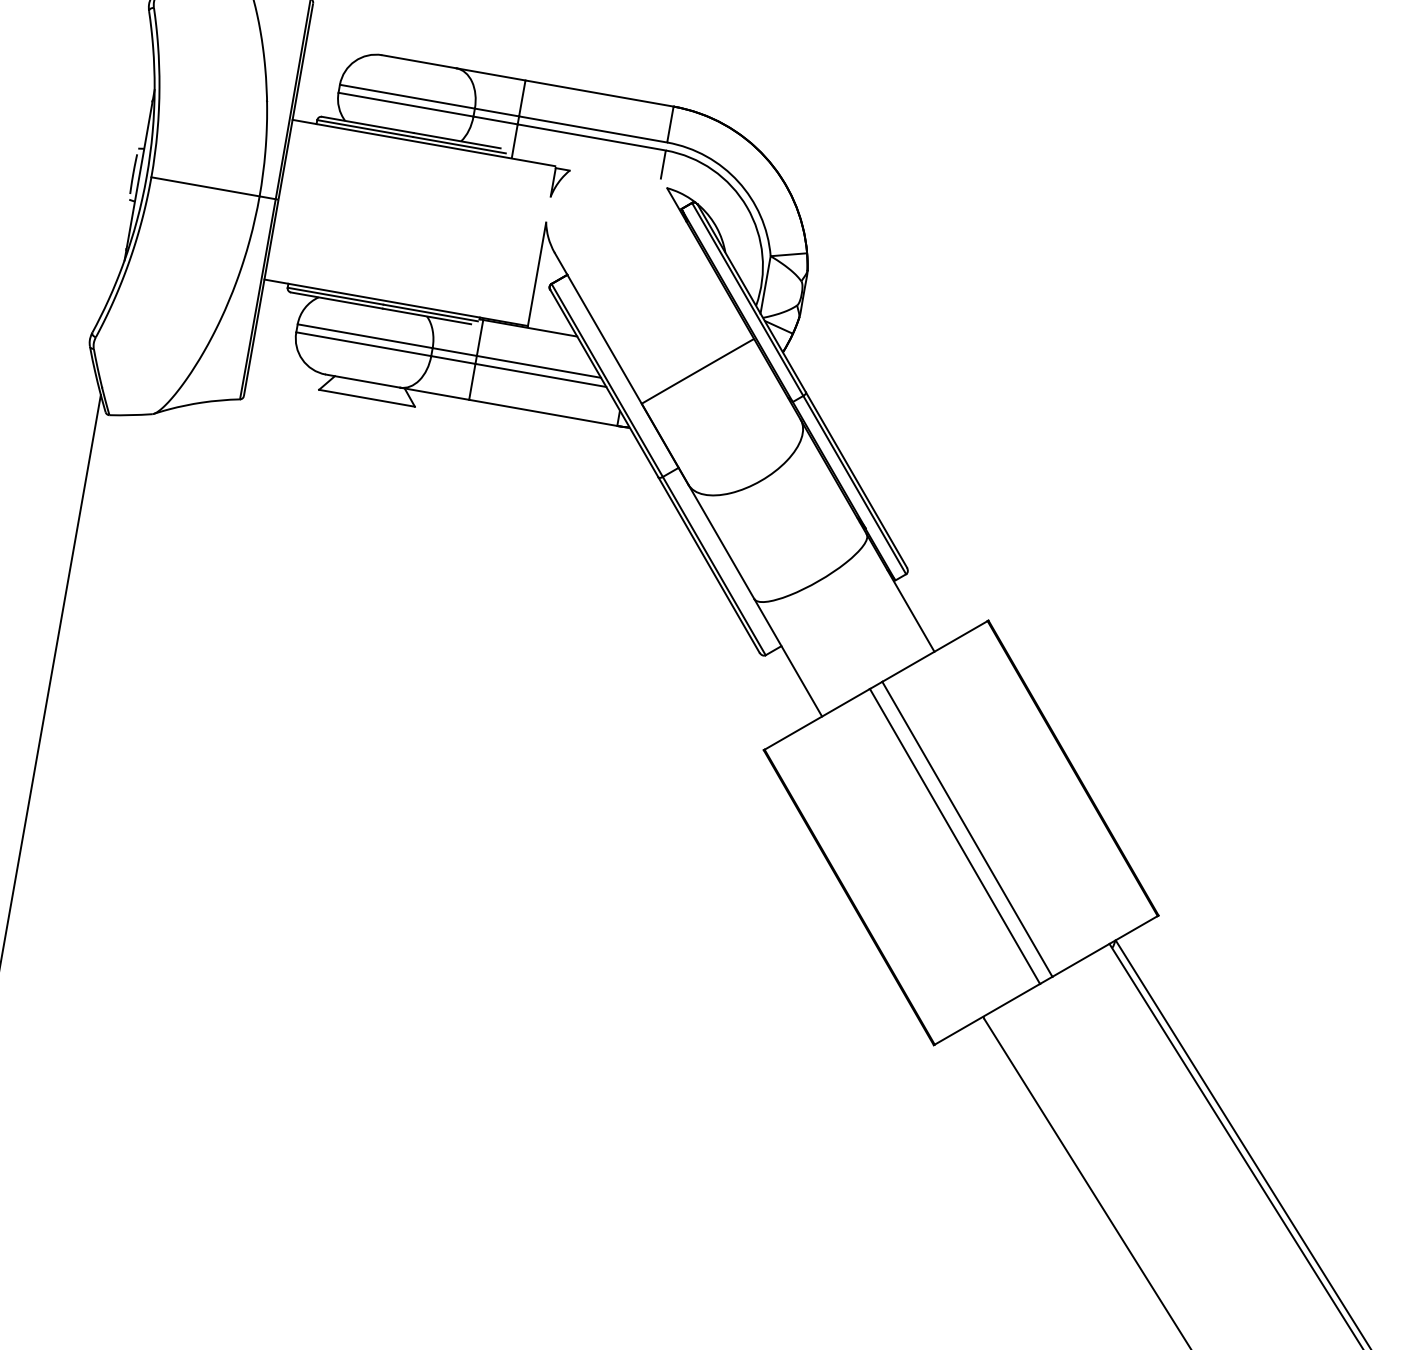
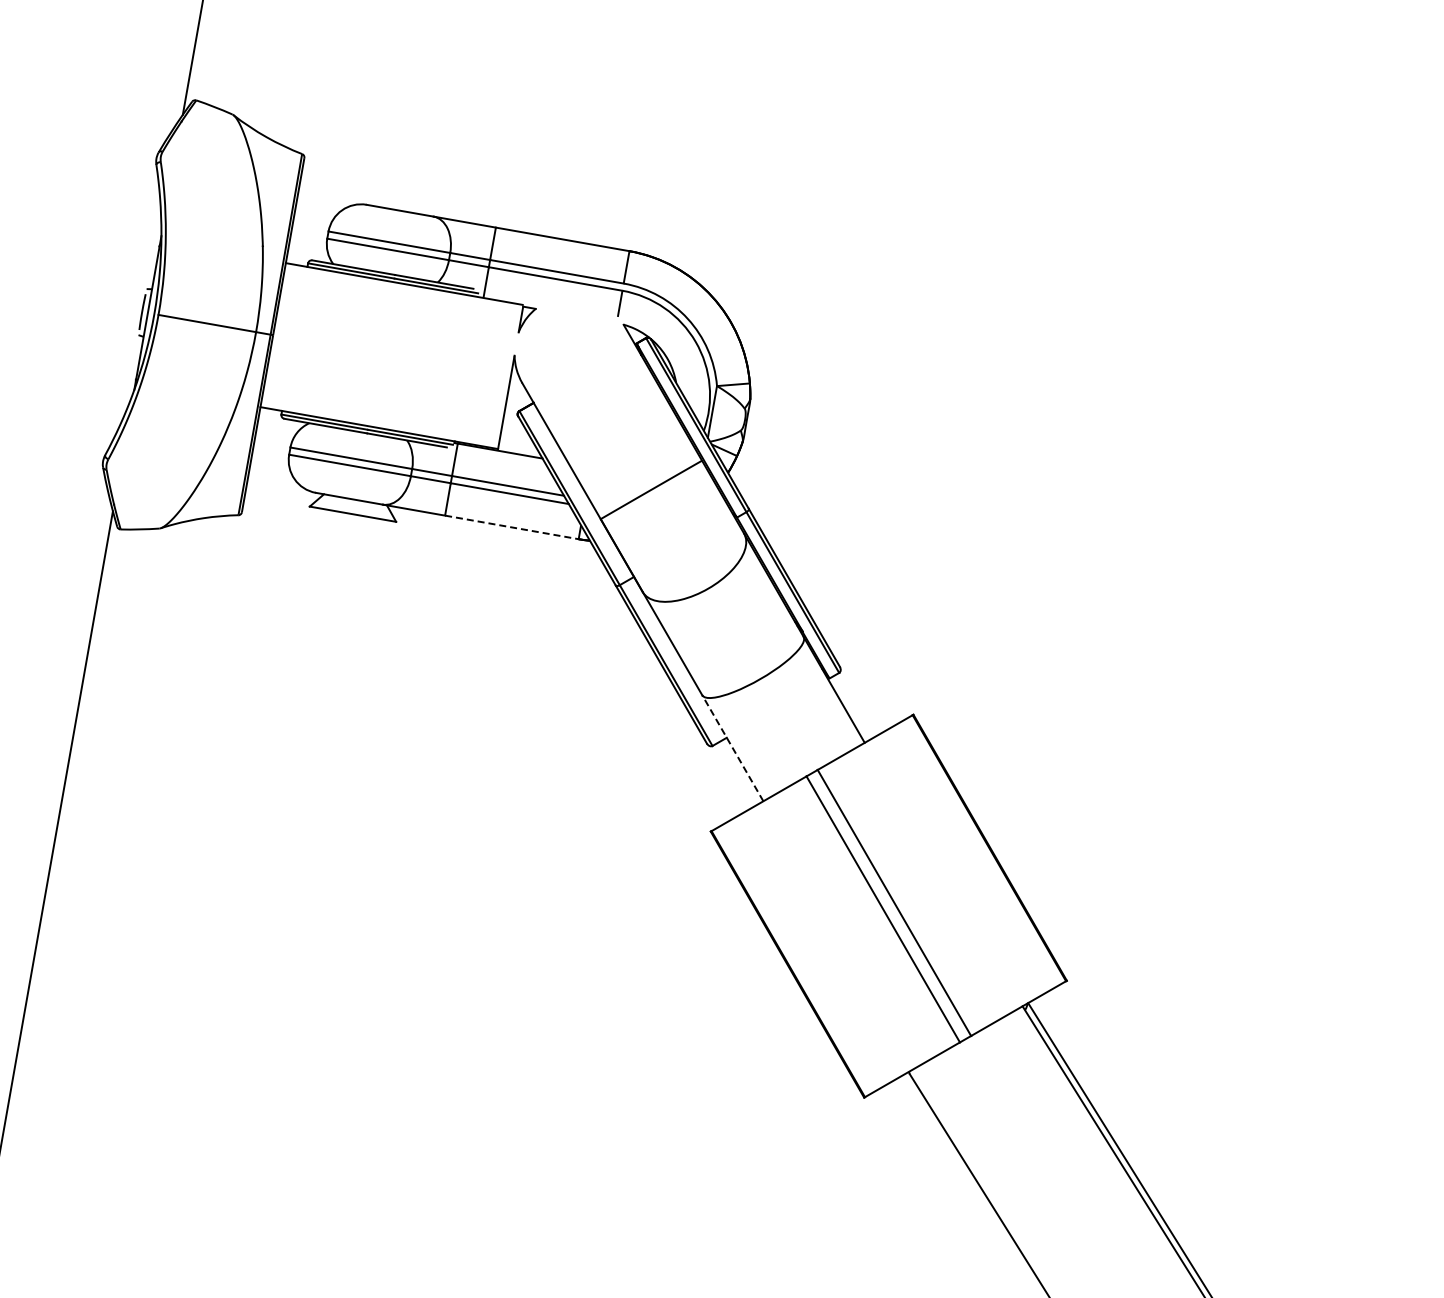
line: (542, 413) -> (511, 527), solid -> dashed
line: (787, 656) -> (732, 747), solid -> dashed

